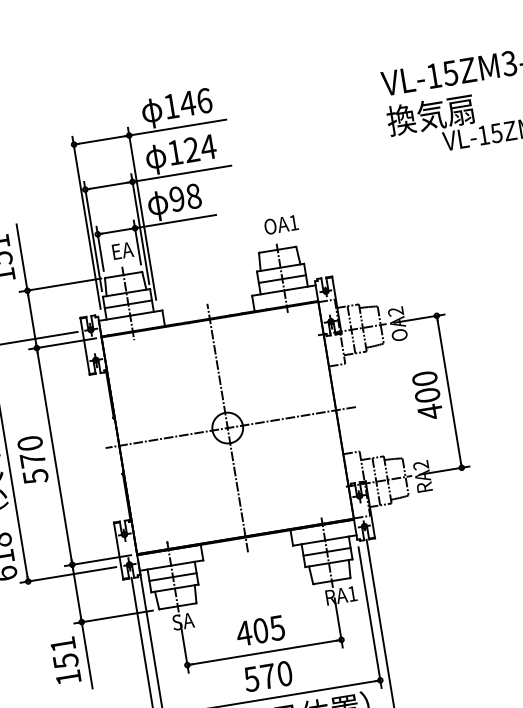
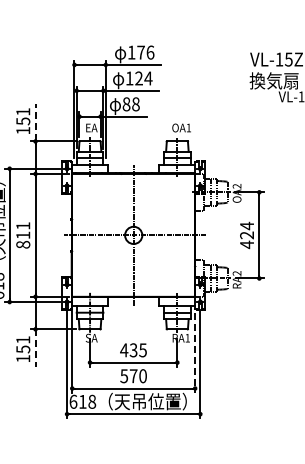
text: (186, 103) -> (140, 52), 146 -> 176
text: (177, 199) -> (126, 104), 98 -> 88
line: (21, 257) -> (35, 122), solid -> dashed
text: (426, 386) -> (247, 230), 400 -> 424
text: (33, 460) -> (23, 235), 570 -> 811
line: (370, 616) -> (195, 352), solid -> dashed
text: (260, 631) -> (133, 350), 405 -> 435
line: (87, 655) -> (35, 348), solid -> dashed

